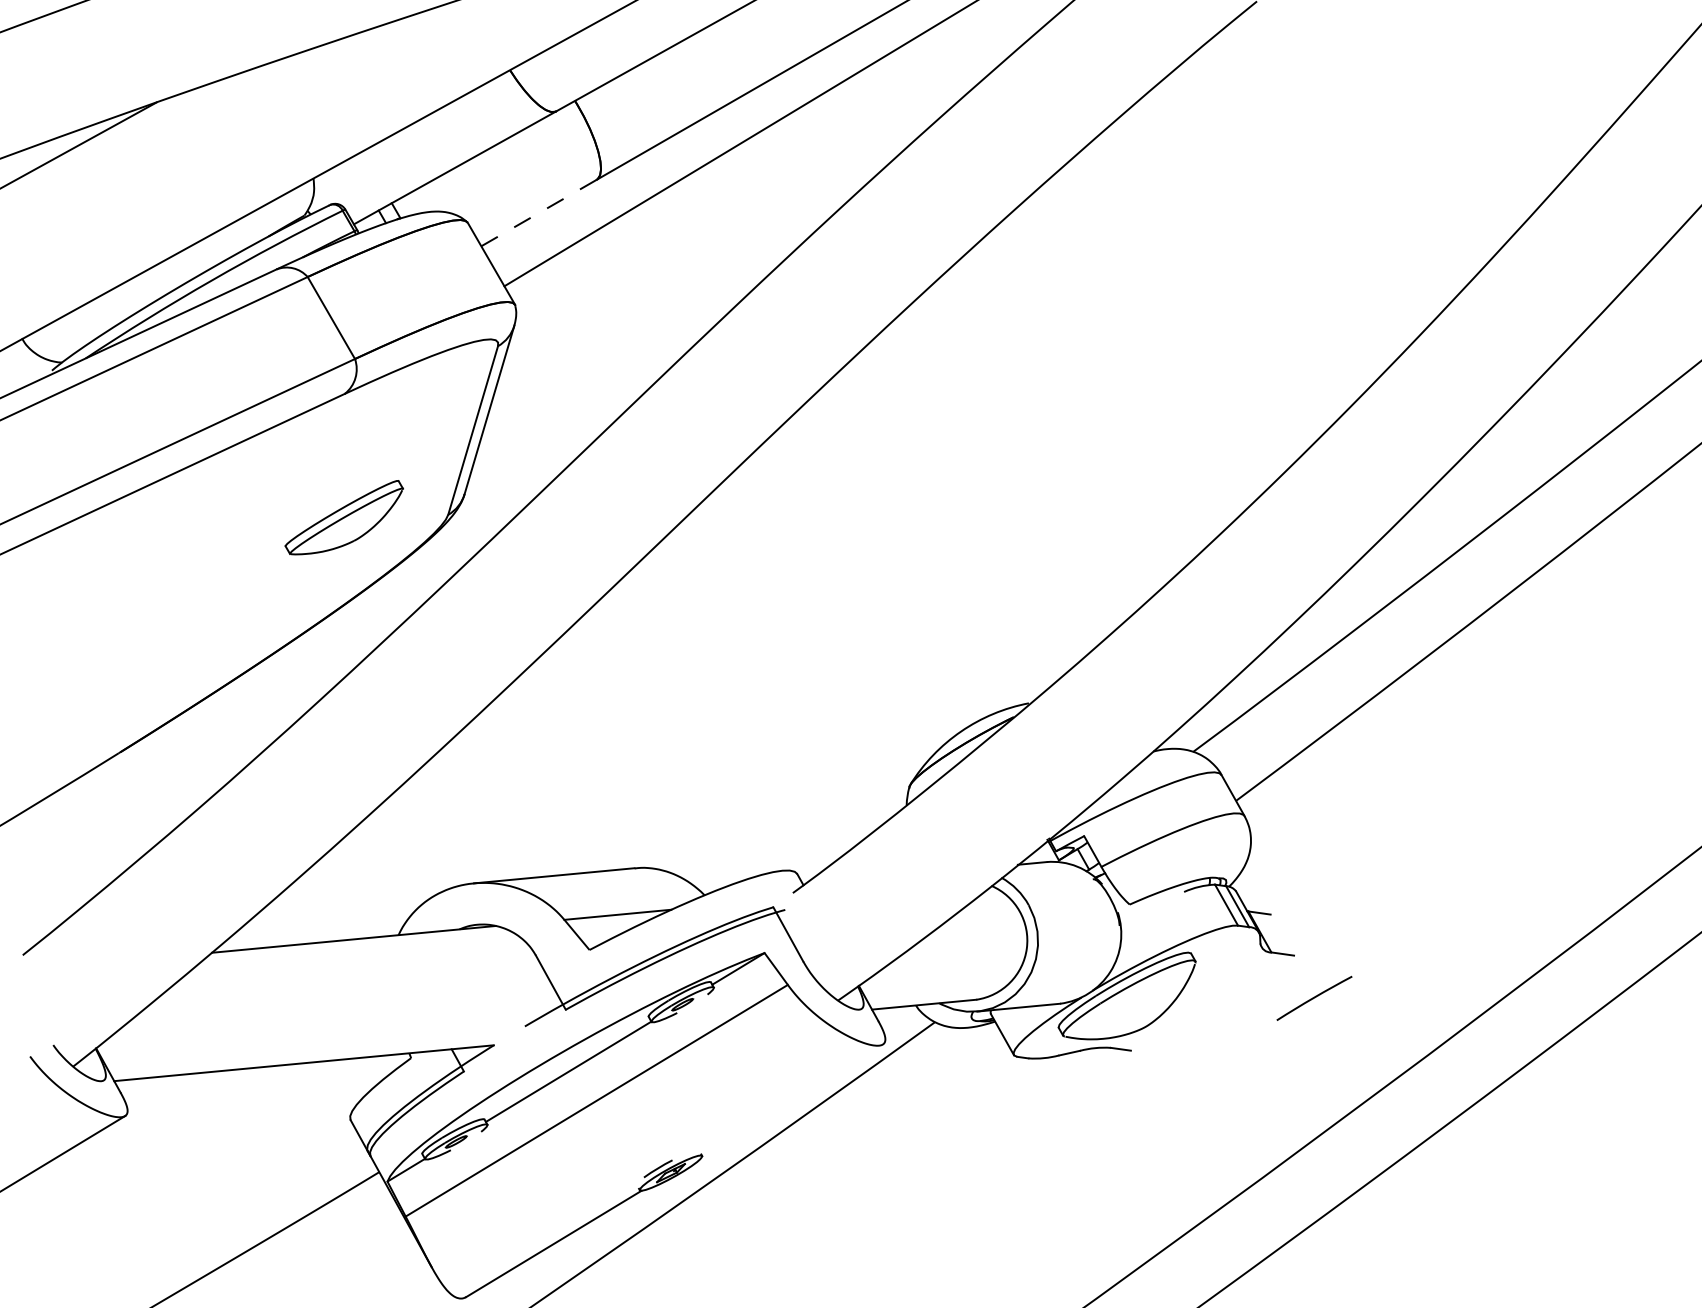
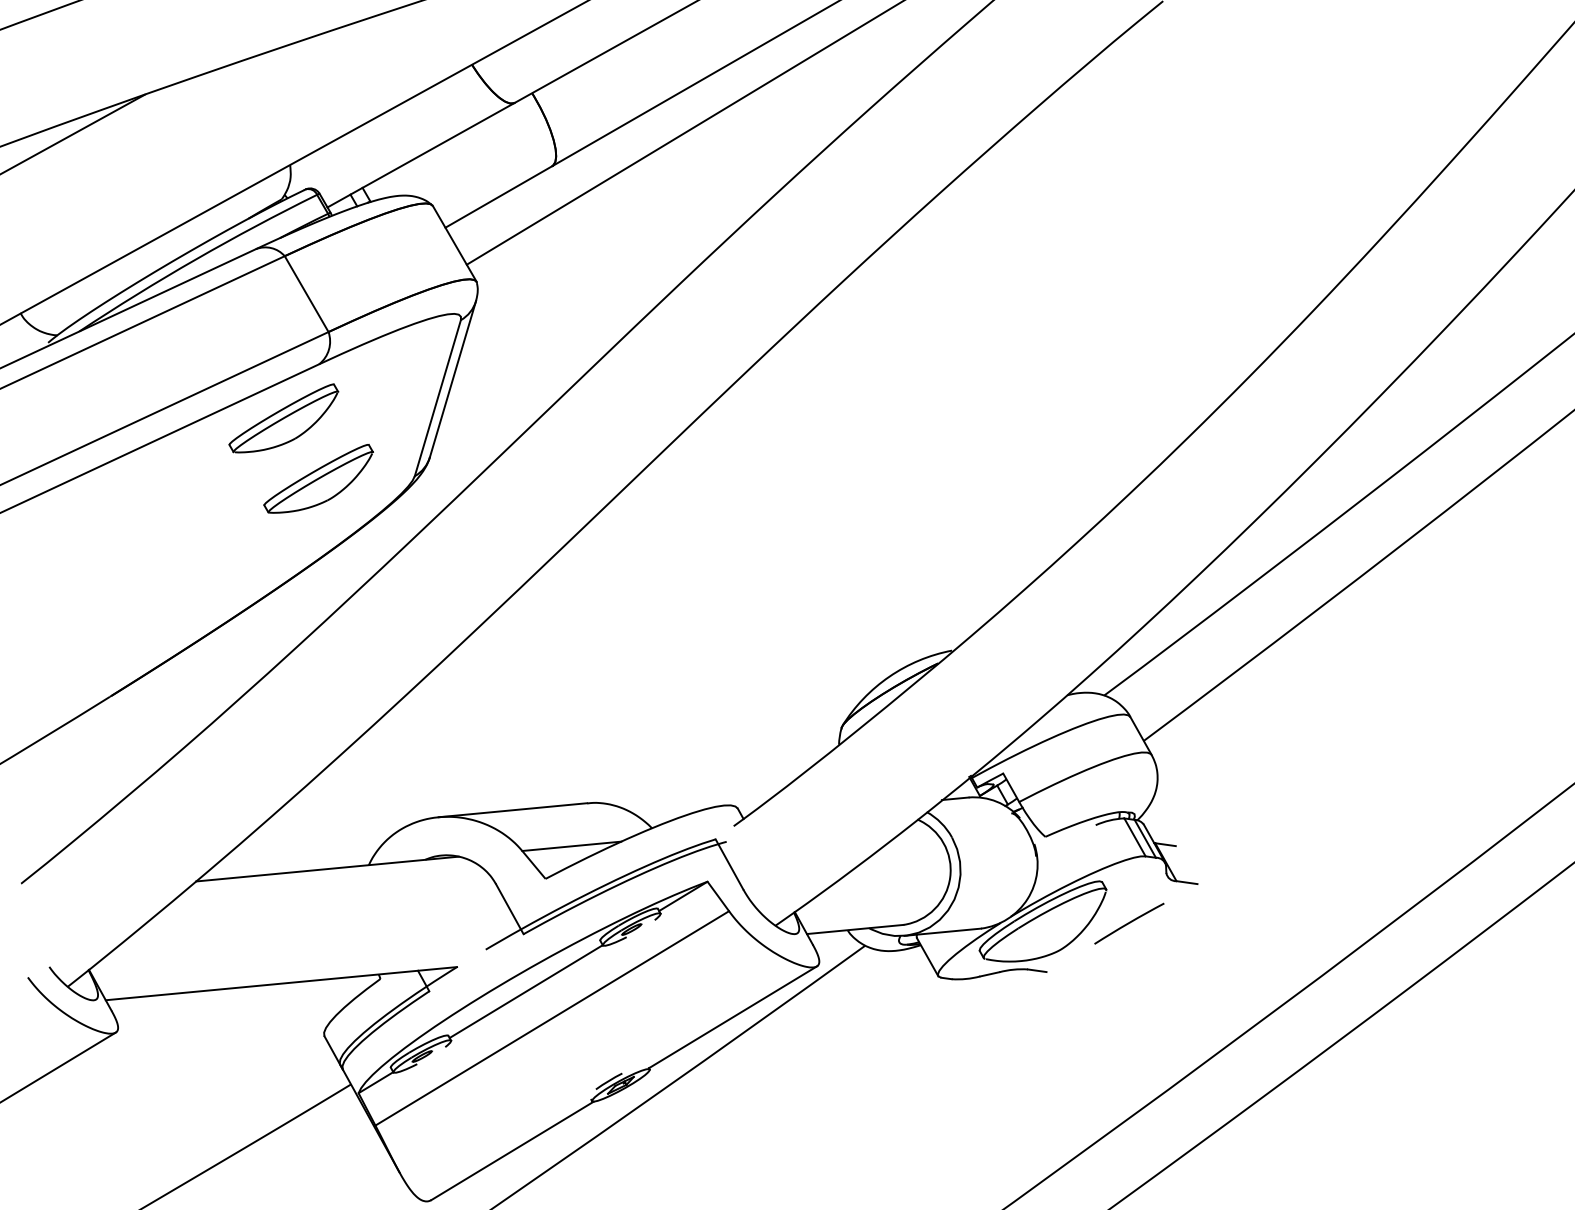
line: (538, 212) -> (498, 196), dashed -> solid
part: (306, 452) -> (283, 418), added
line: (1314, 998) -> (1129, 923), moved
line: (792, 1099) -> (733, 1017), added

